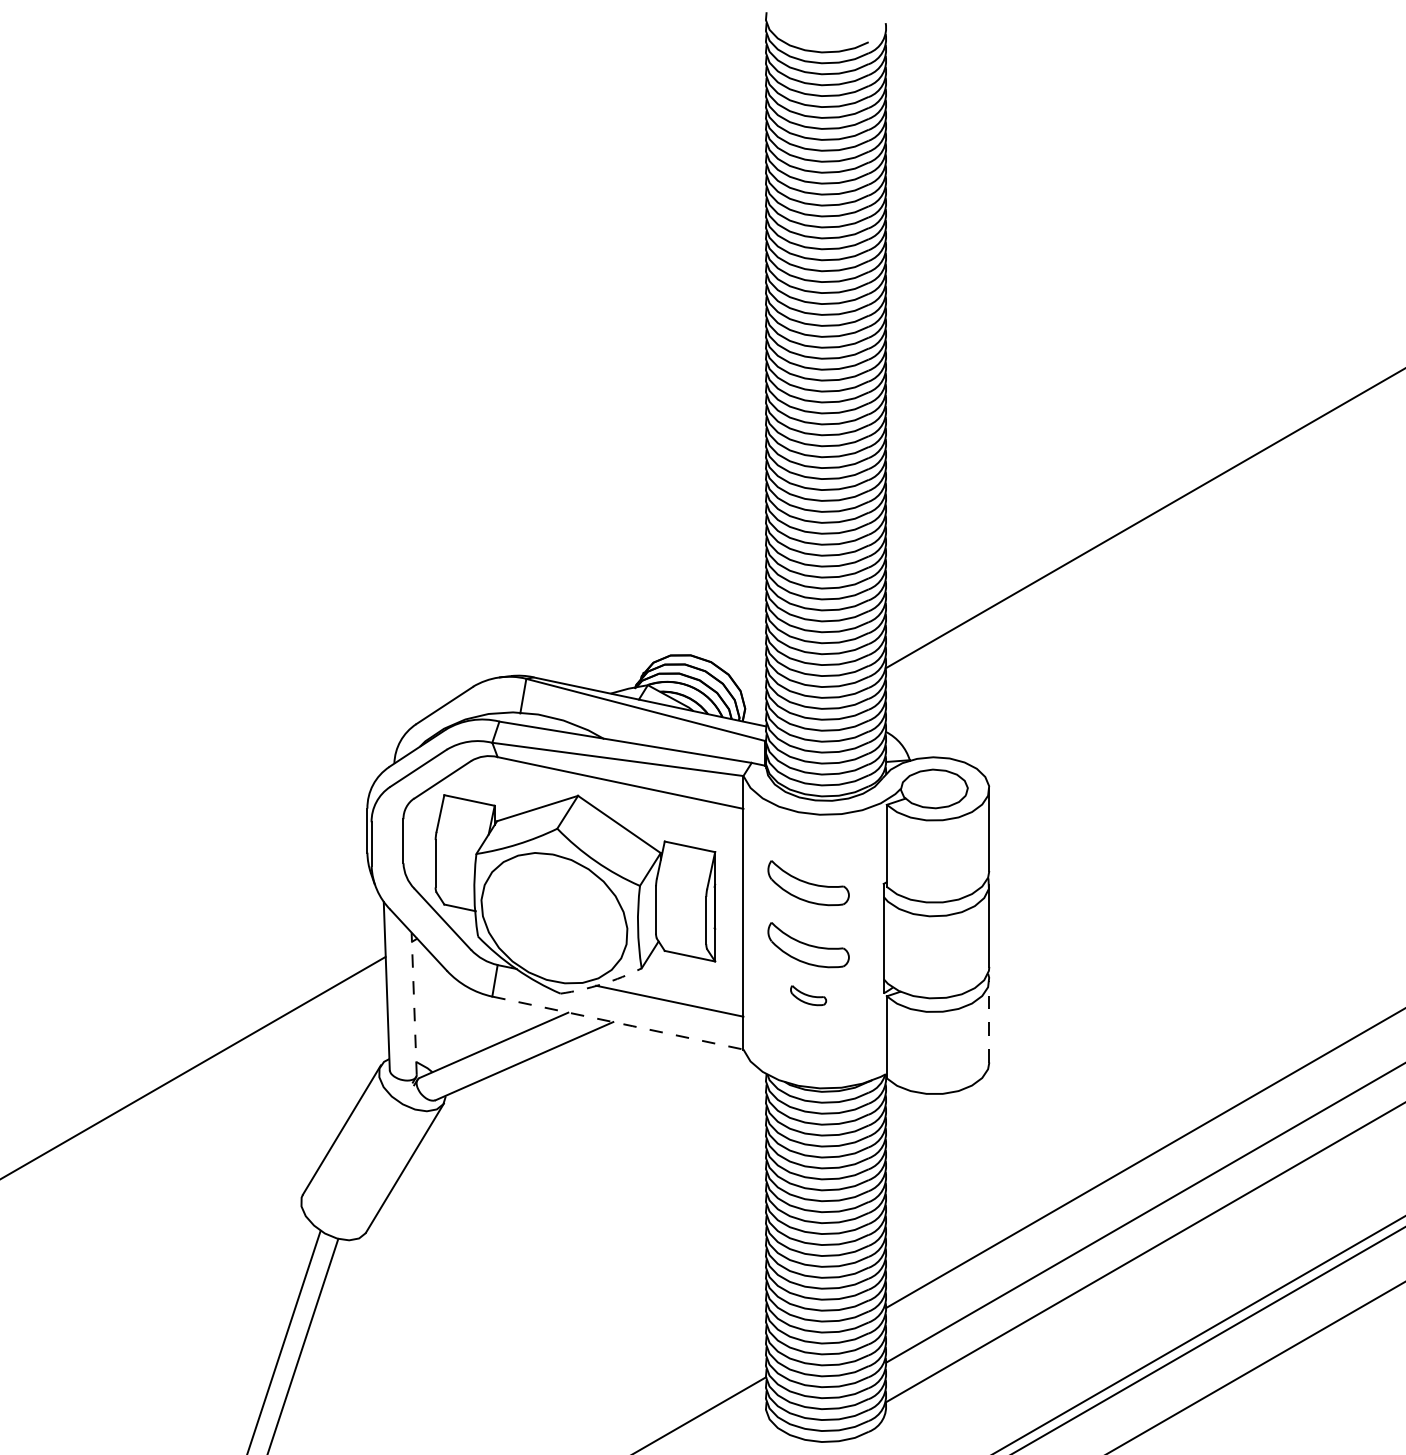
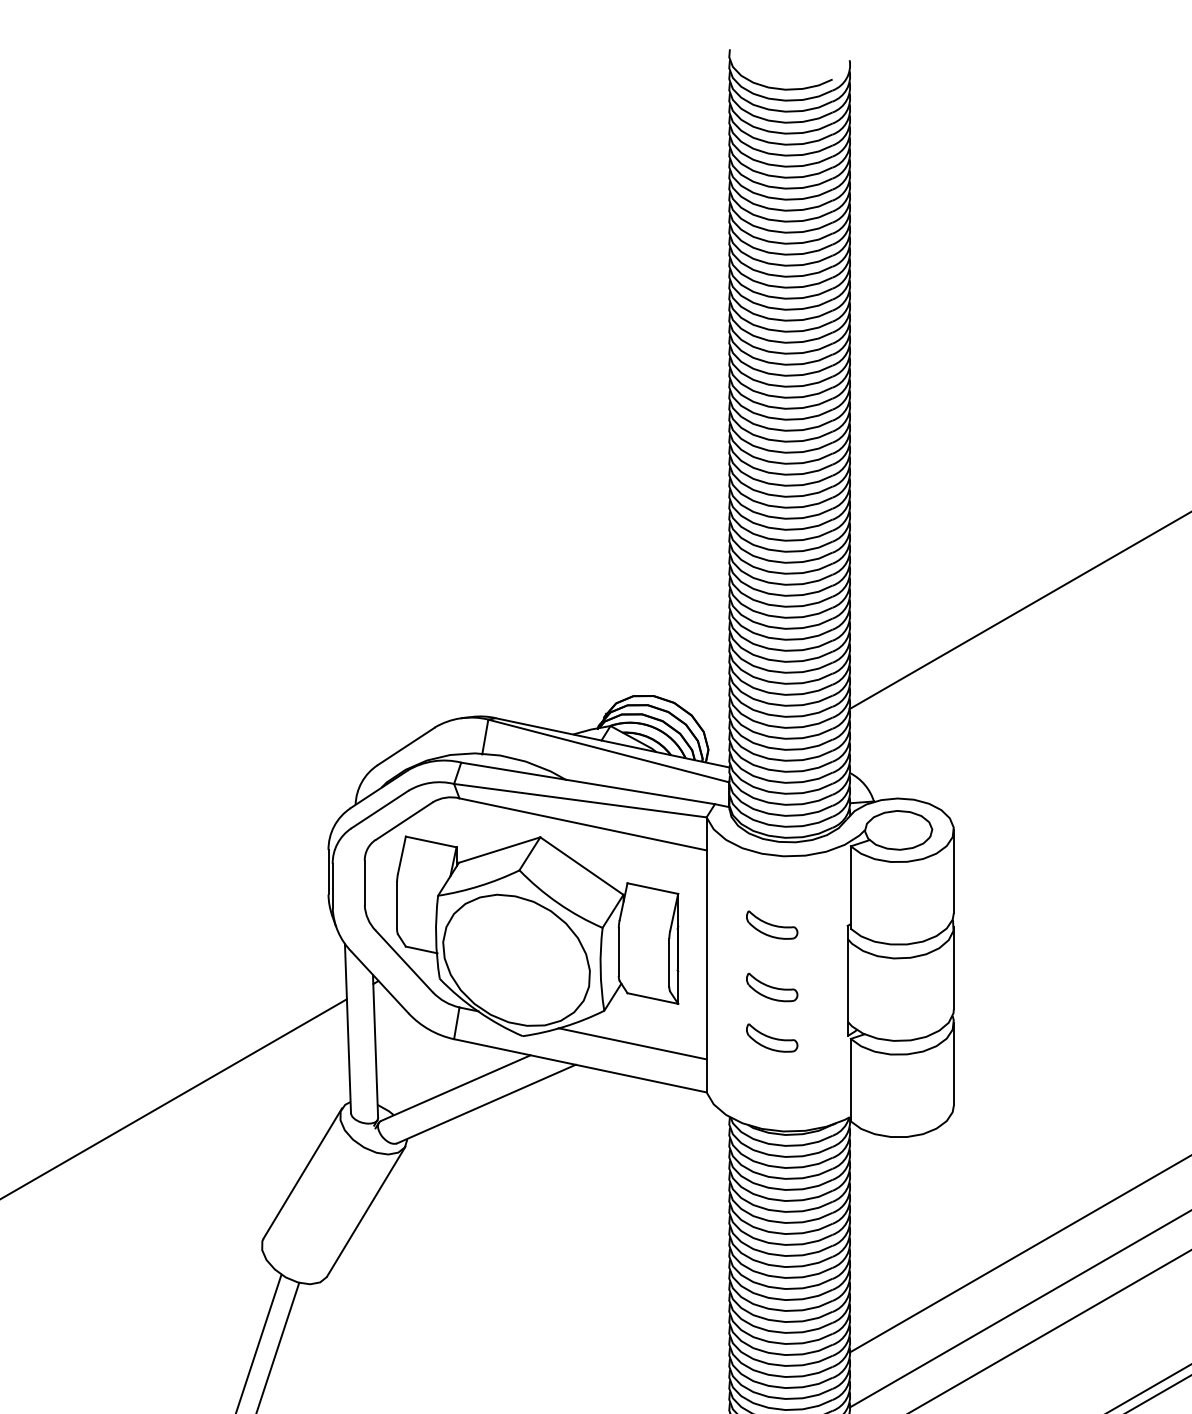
part: (808, 882) -> (772, 924), size x0.62
part: (808, 944) -> (772, 986), size x0.62
arc: (602, 984) -> (564, 1027), dashed -> solid
part: (808, 995) -> (772, 1038), size x1.43
line: (414, 1003) -> (375, 1046), dashed -> solid
line: (989, 1021) -> (954, 1064), dashed -> solid
line: (618, 1023) -> (580, 1066), dashed -> solid

